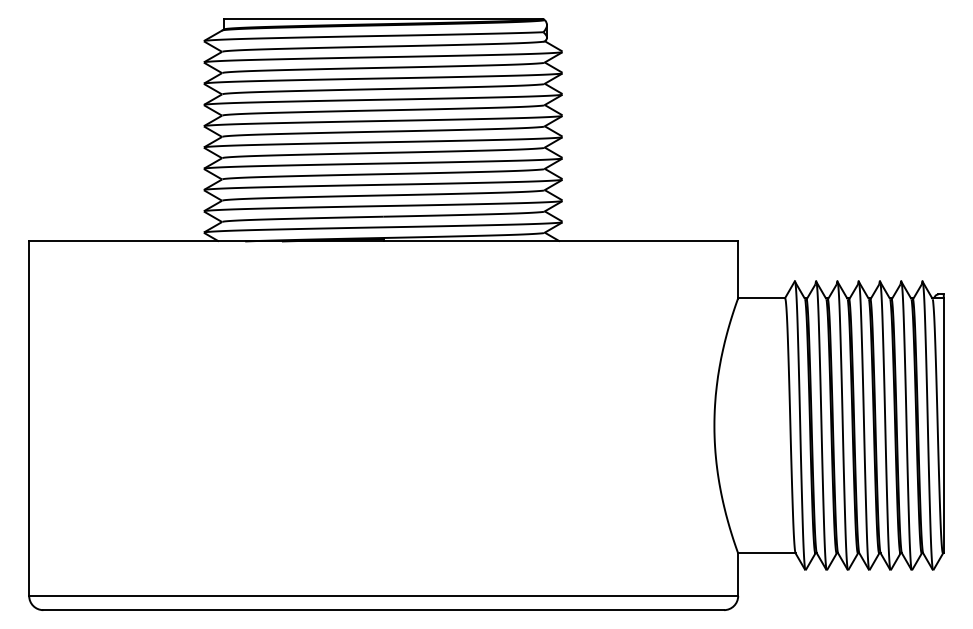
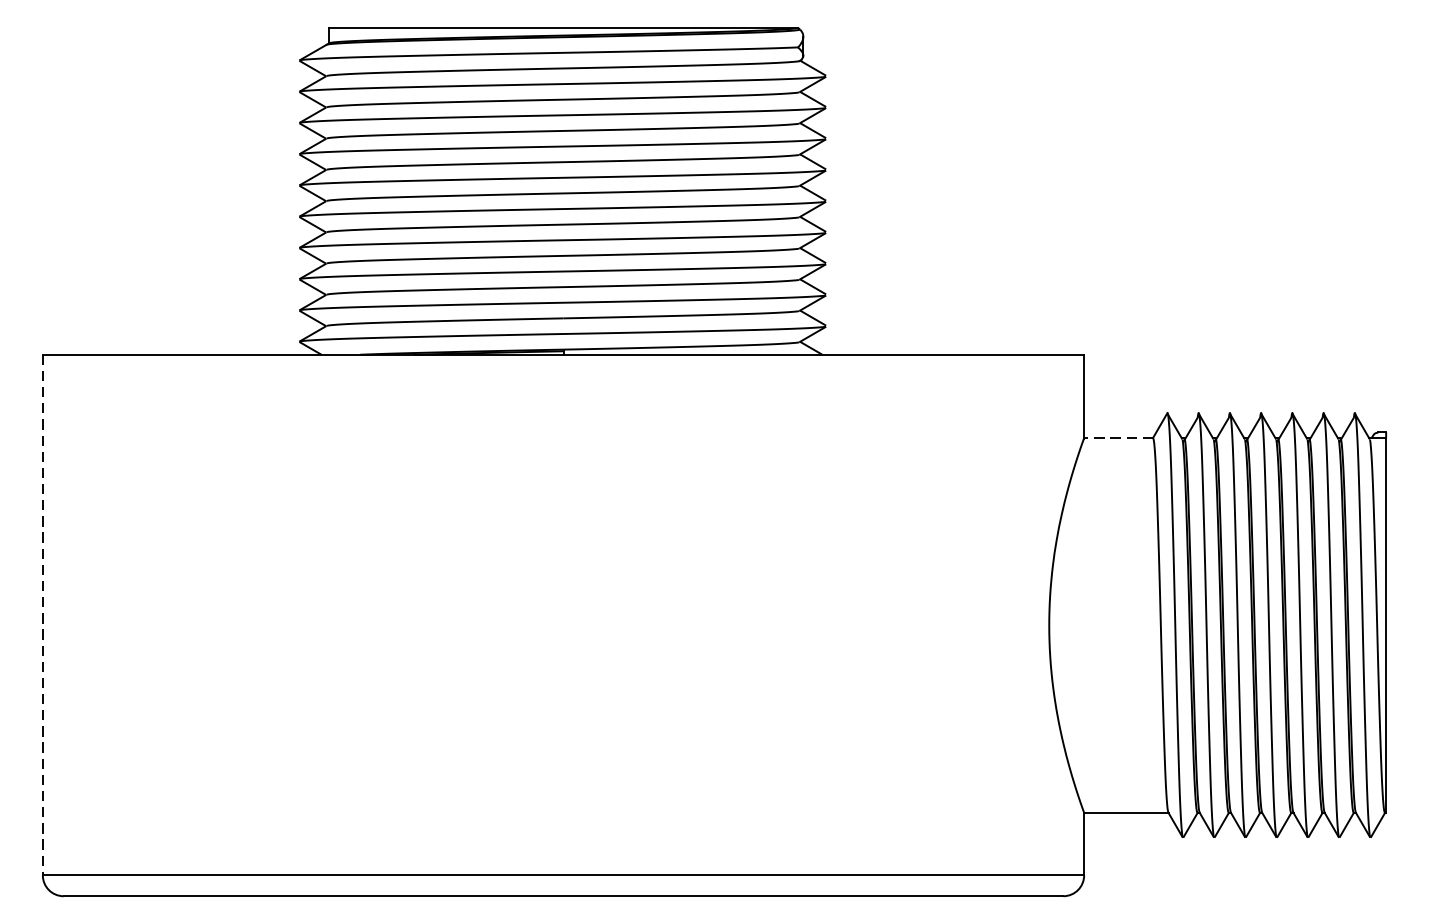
line: (761, 298) -> (1118, 438), solid -> dashed
line: (29, 419) -> (43, 616), solid -> dashed

